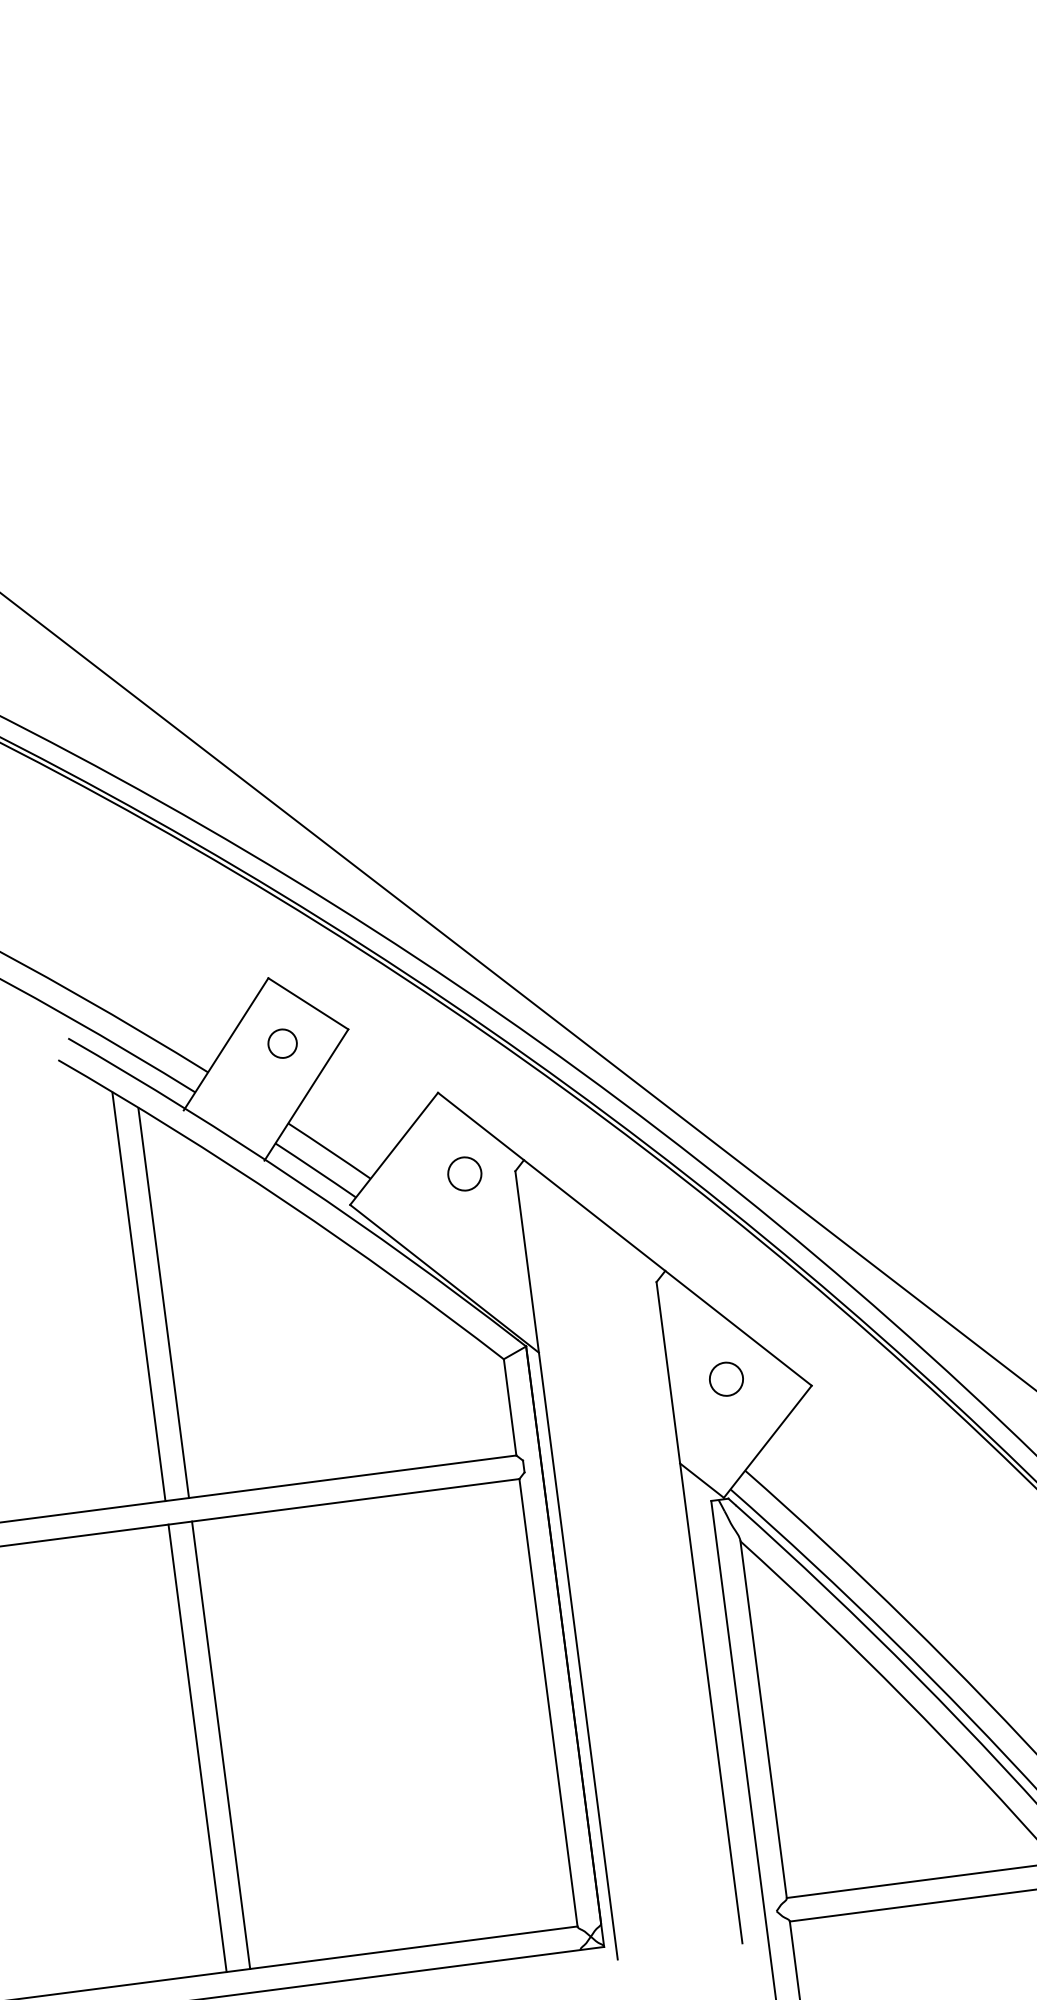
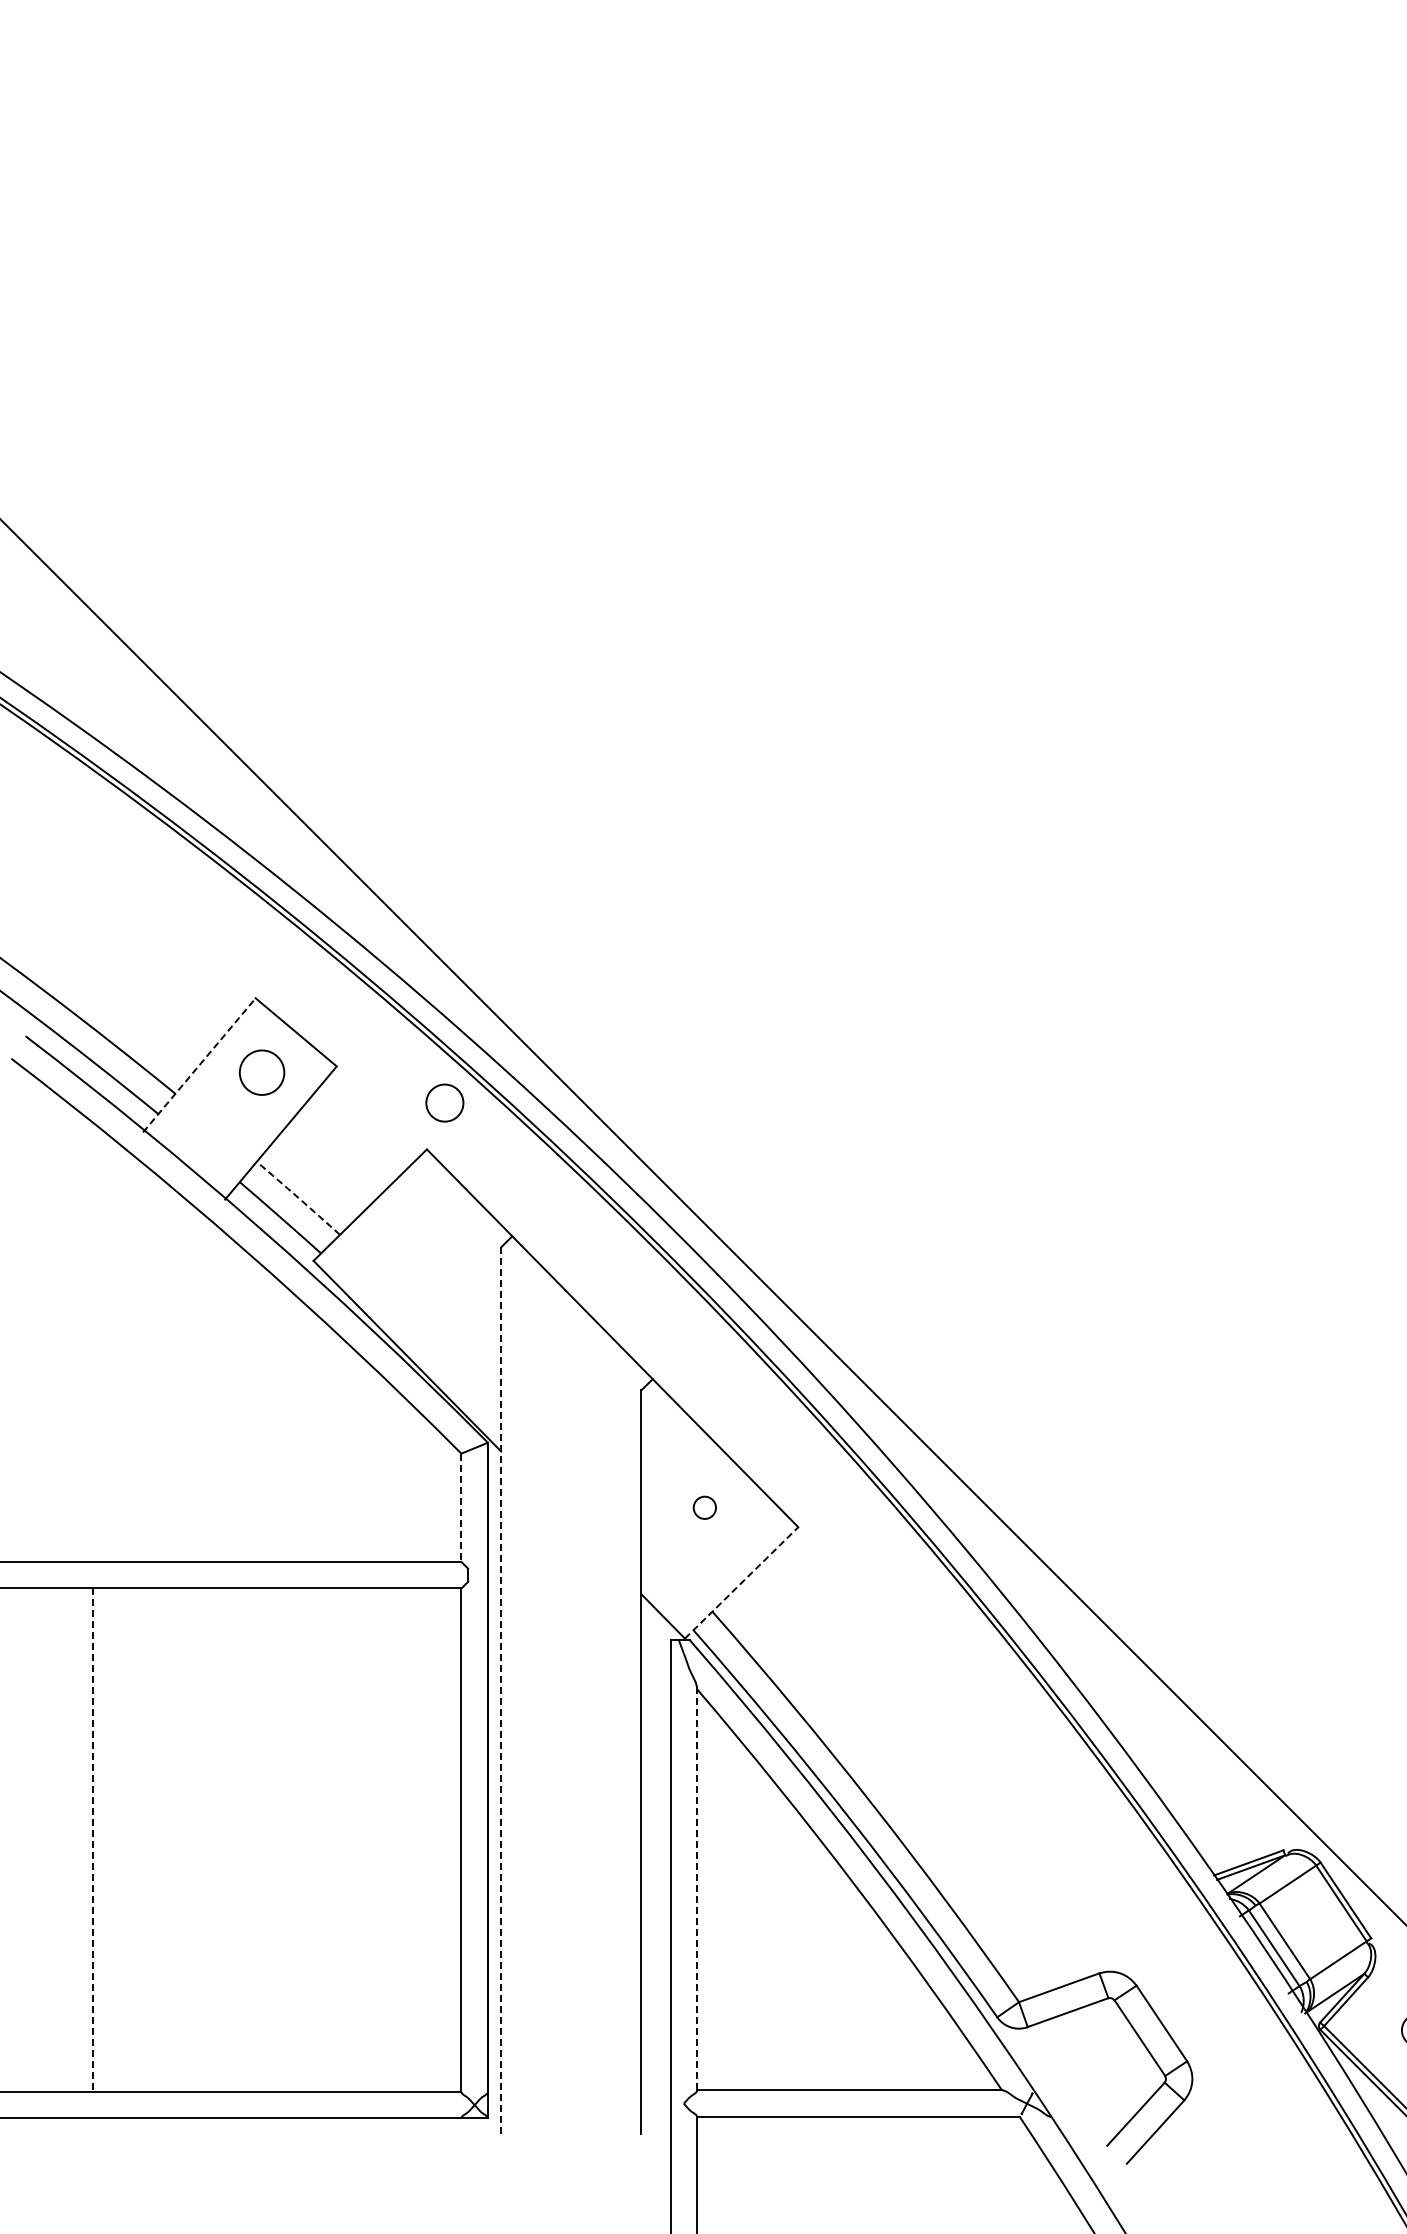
circle: (282, 1043) -> (261, 1072), size x1.4
line: (226, 1044) -> (199, 1065), solid -> dashed
arc: (329, 1150) -> (298, 1197), solid -> dashed
circle: (464, 1173) -> (444, 1102), moved
line: (138, 1296) -> (66, 1331), removed
line: (163, 1302) -> (93, 1342), removed
circle: (726, 1379) -> (704, 1507), size x0.6
line: (510, 1407) -> (461, 1508), solid -> dashed
line: (768, 1441) -> (742, 1582), solid -> dashed
line: (566, 1565) -> (501, 1690), solid -> dashed
line: (763, 1719) -> (697, 1889), solid -> dashed
line: (221, 1745) -> (93, 1840), solid -> dashed
line: (197, 1747) -> (66, 1839), removed

